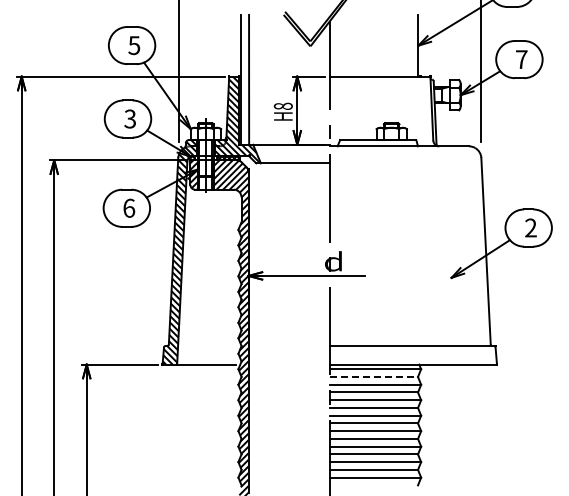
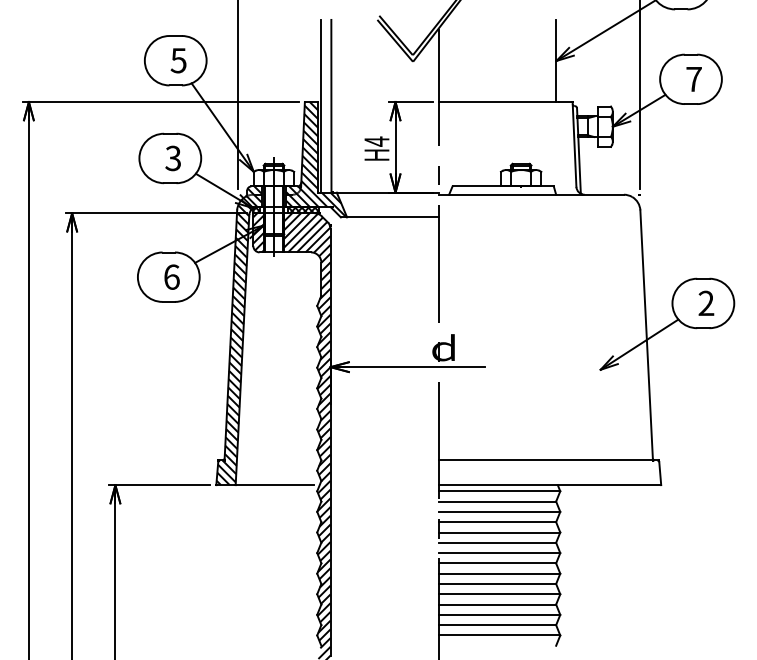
text: (282, 106) -> (375, 141), H8 -> H4
line: (374, 377) -> (498, 502), dashed -> solid

